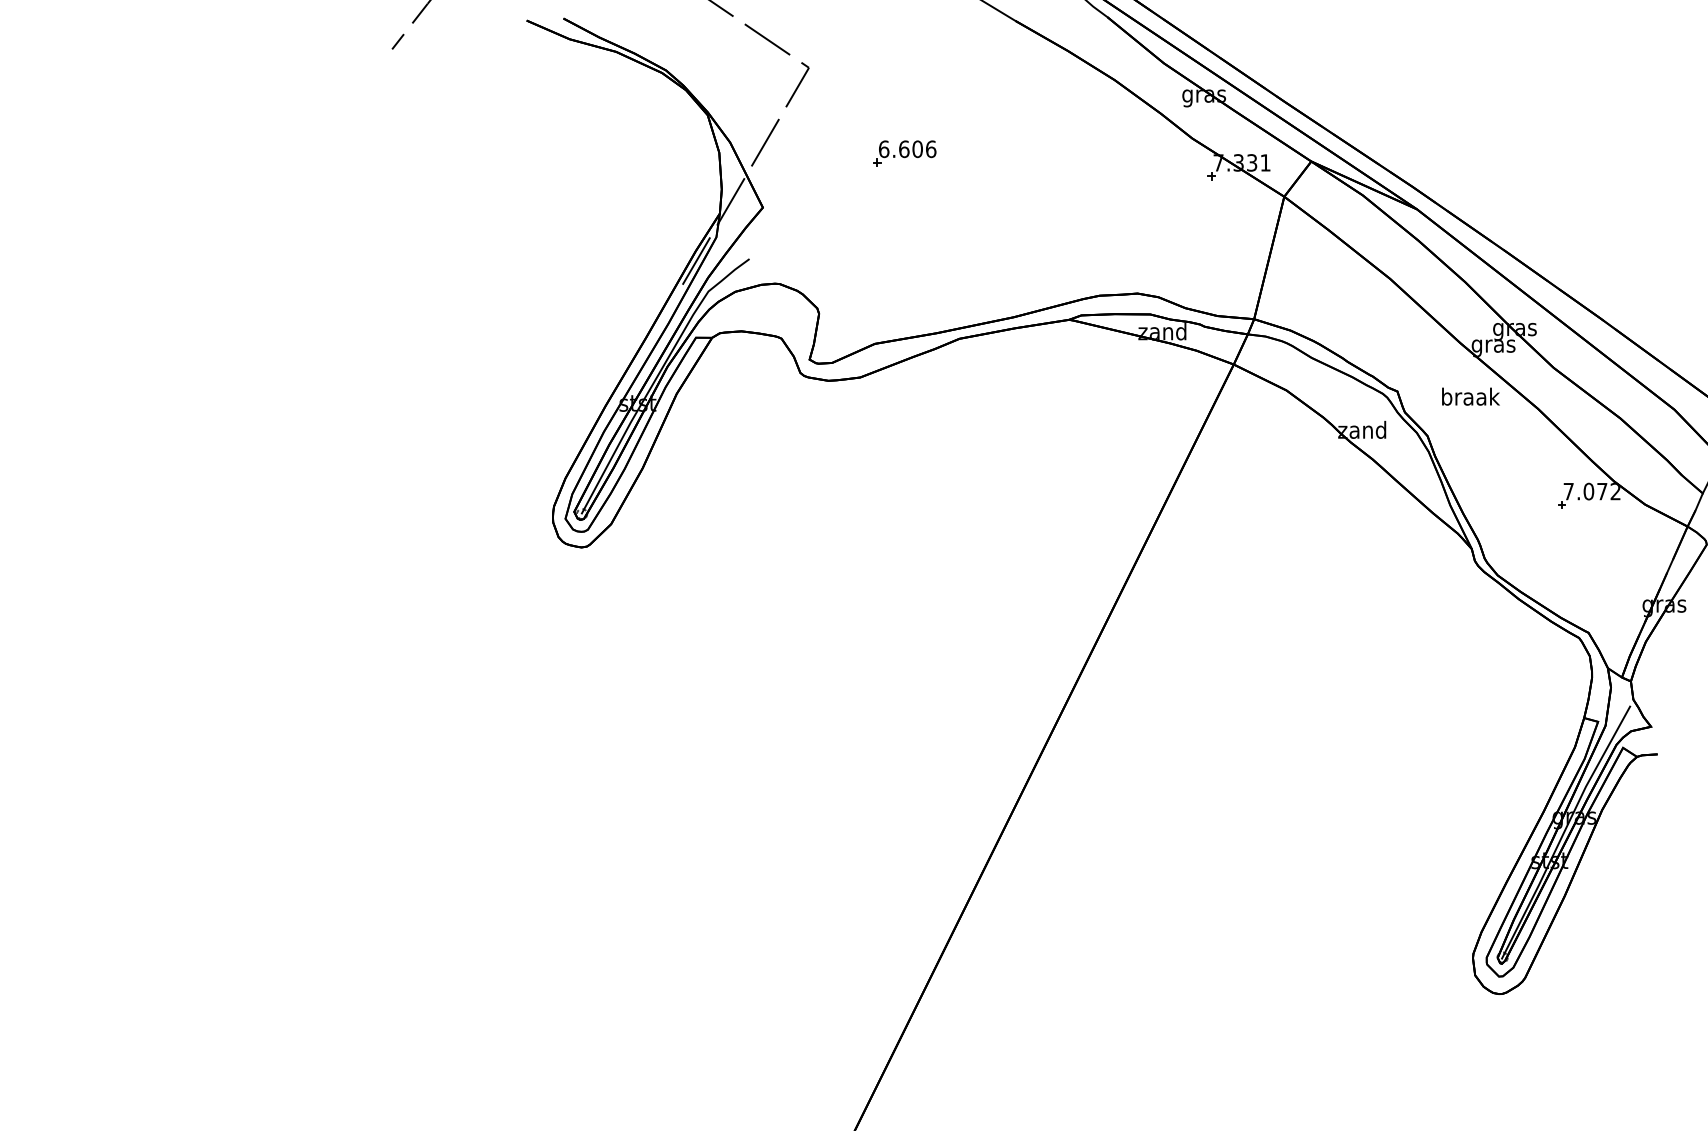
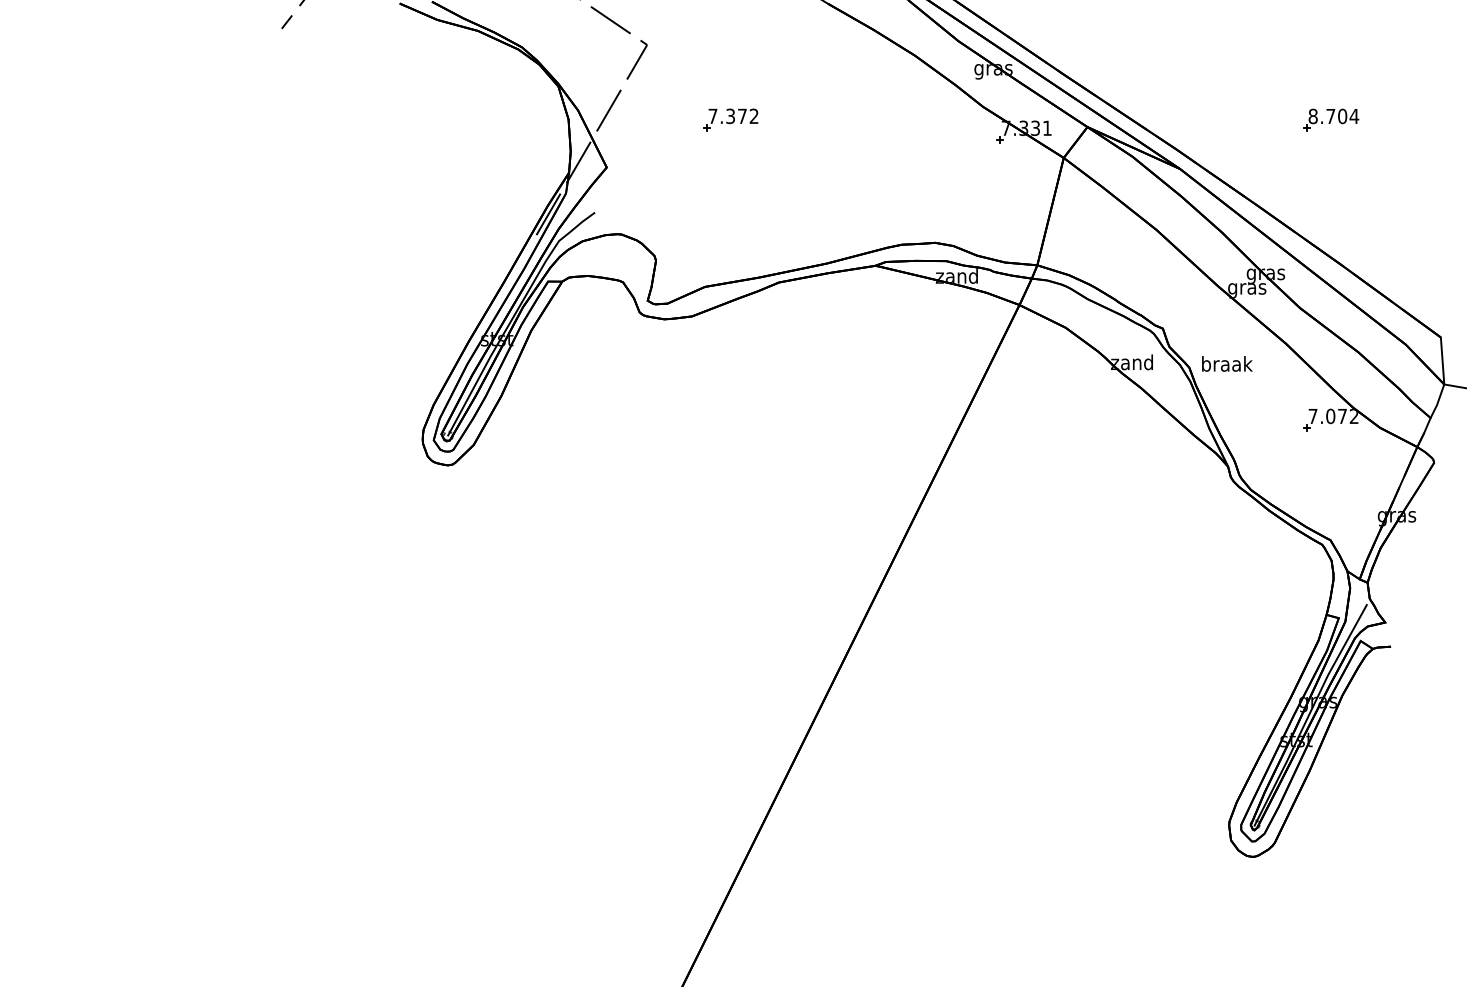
text: (907, 149) -> (733, 116), 6.606 -> 7.372
part: (1589, 153) -> (1331, 120), added
text: (1470, 396) -> (1226, 363), moved

